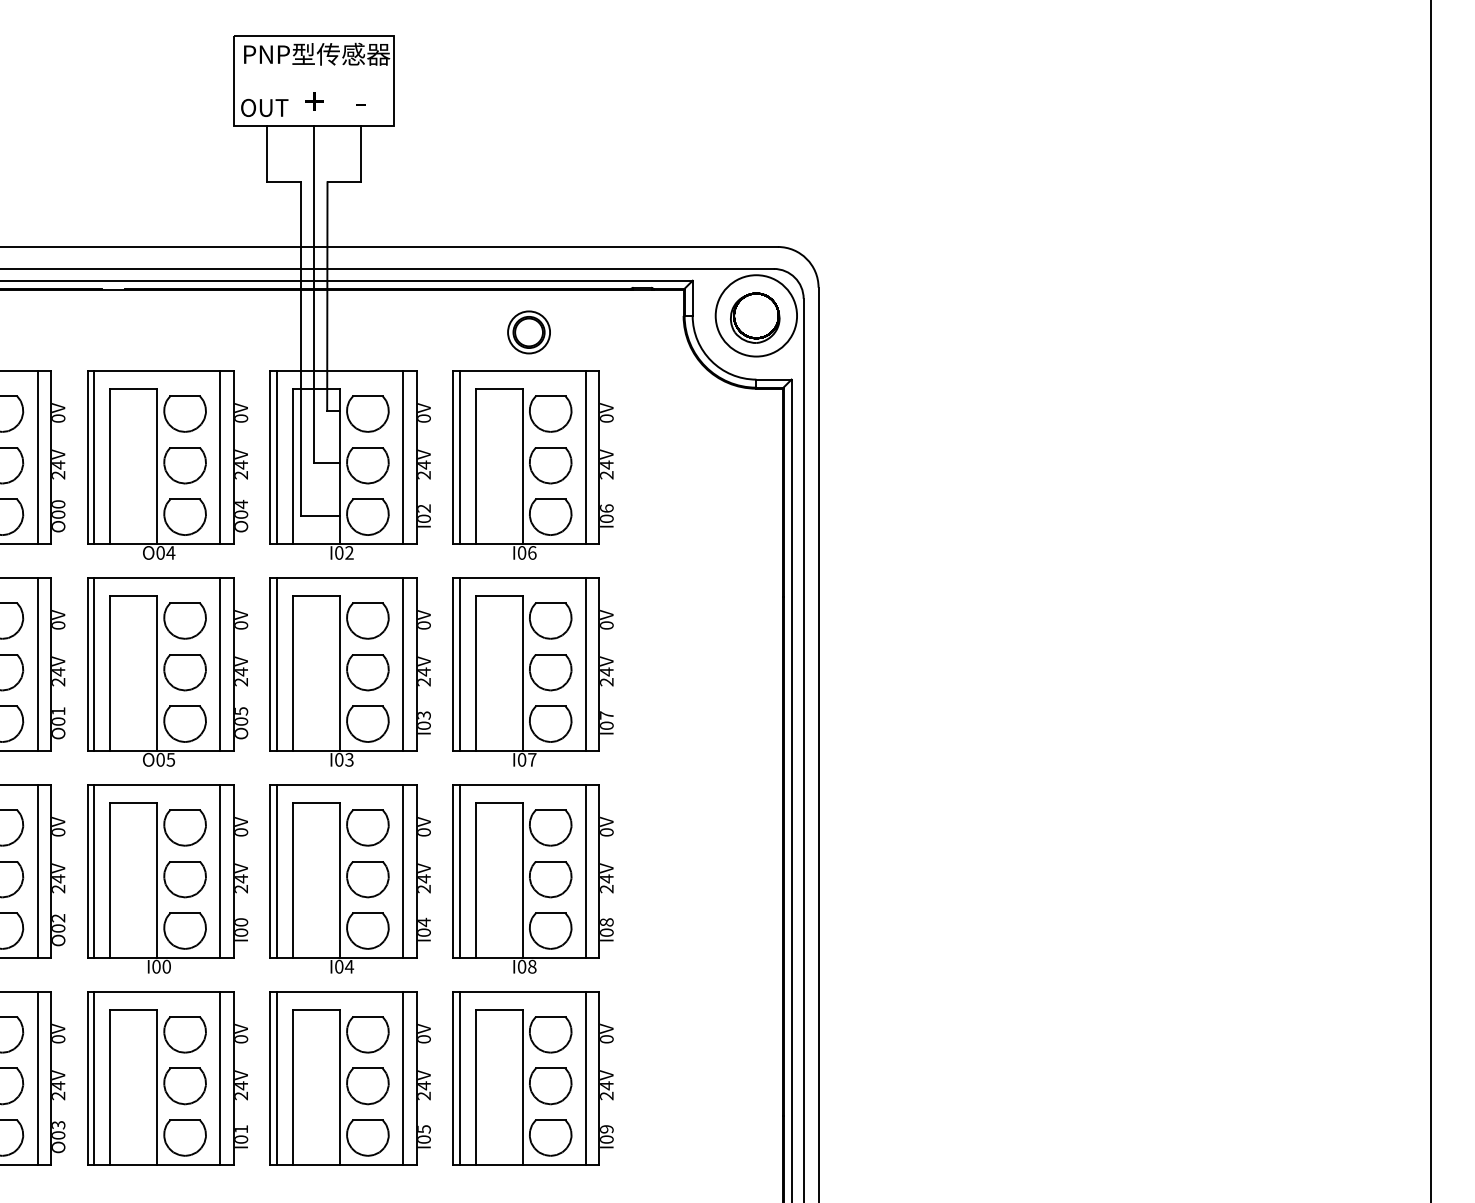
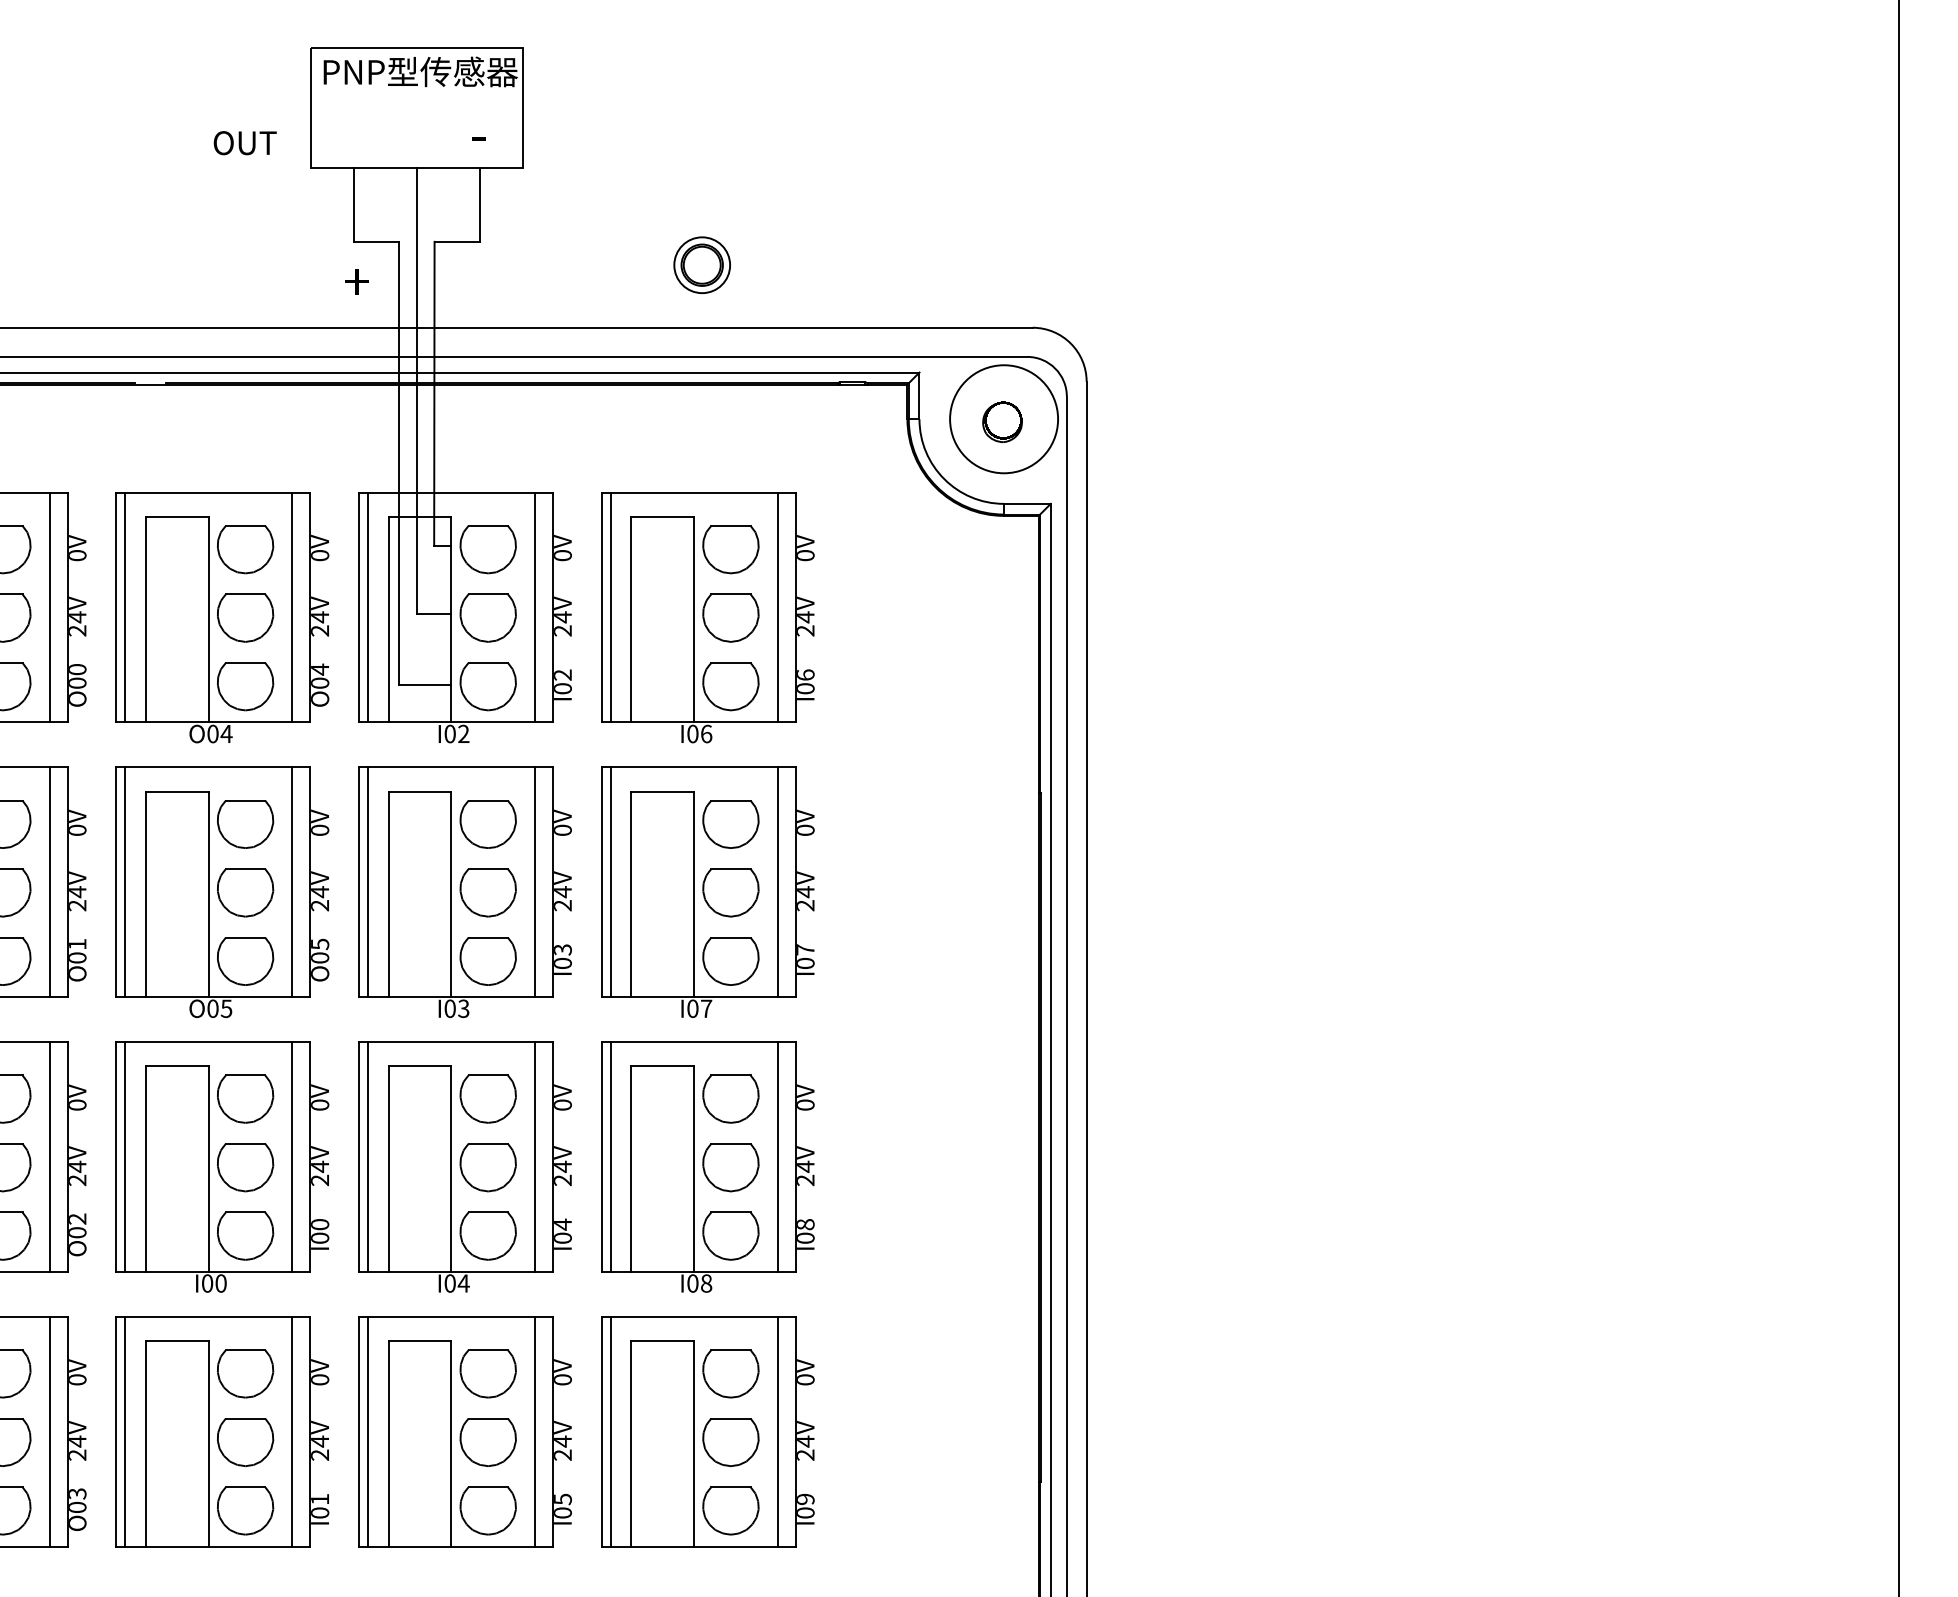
text: (313, 101) -> (356, 281), moved
text: (264, 108) -> (244, 143), moved
part: (755, 318) -> (1002, 422), size x0.6
part: (528, 331) -> (701, 264), moved

